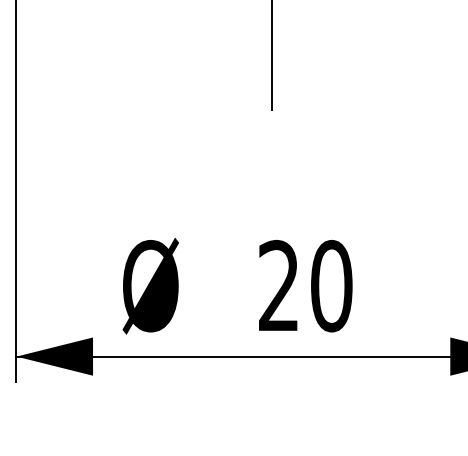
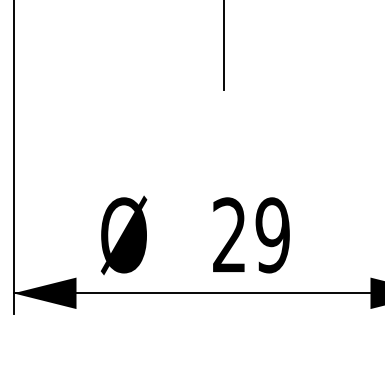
text: (331, 286) -> (272, 235), 20 -> 29

